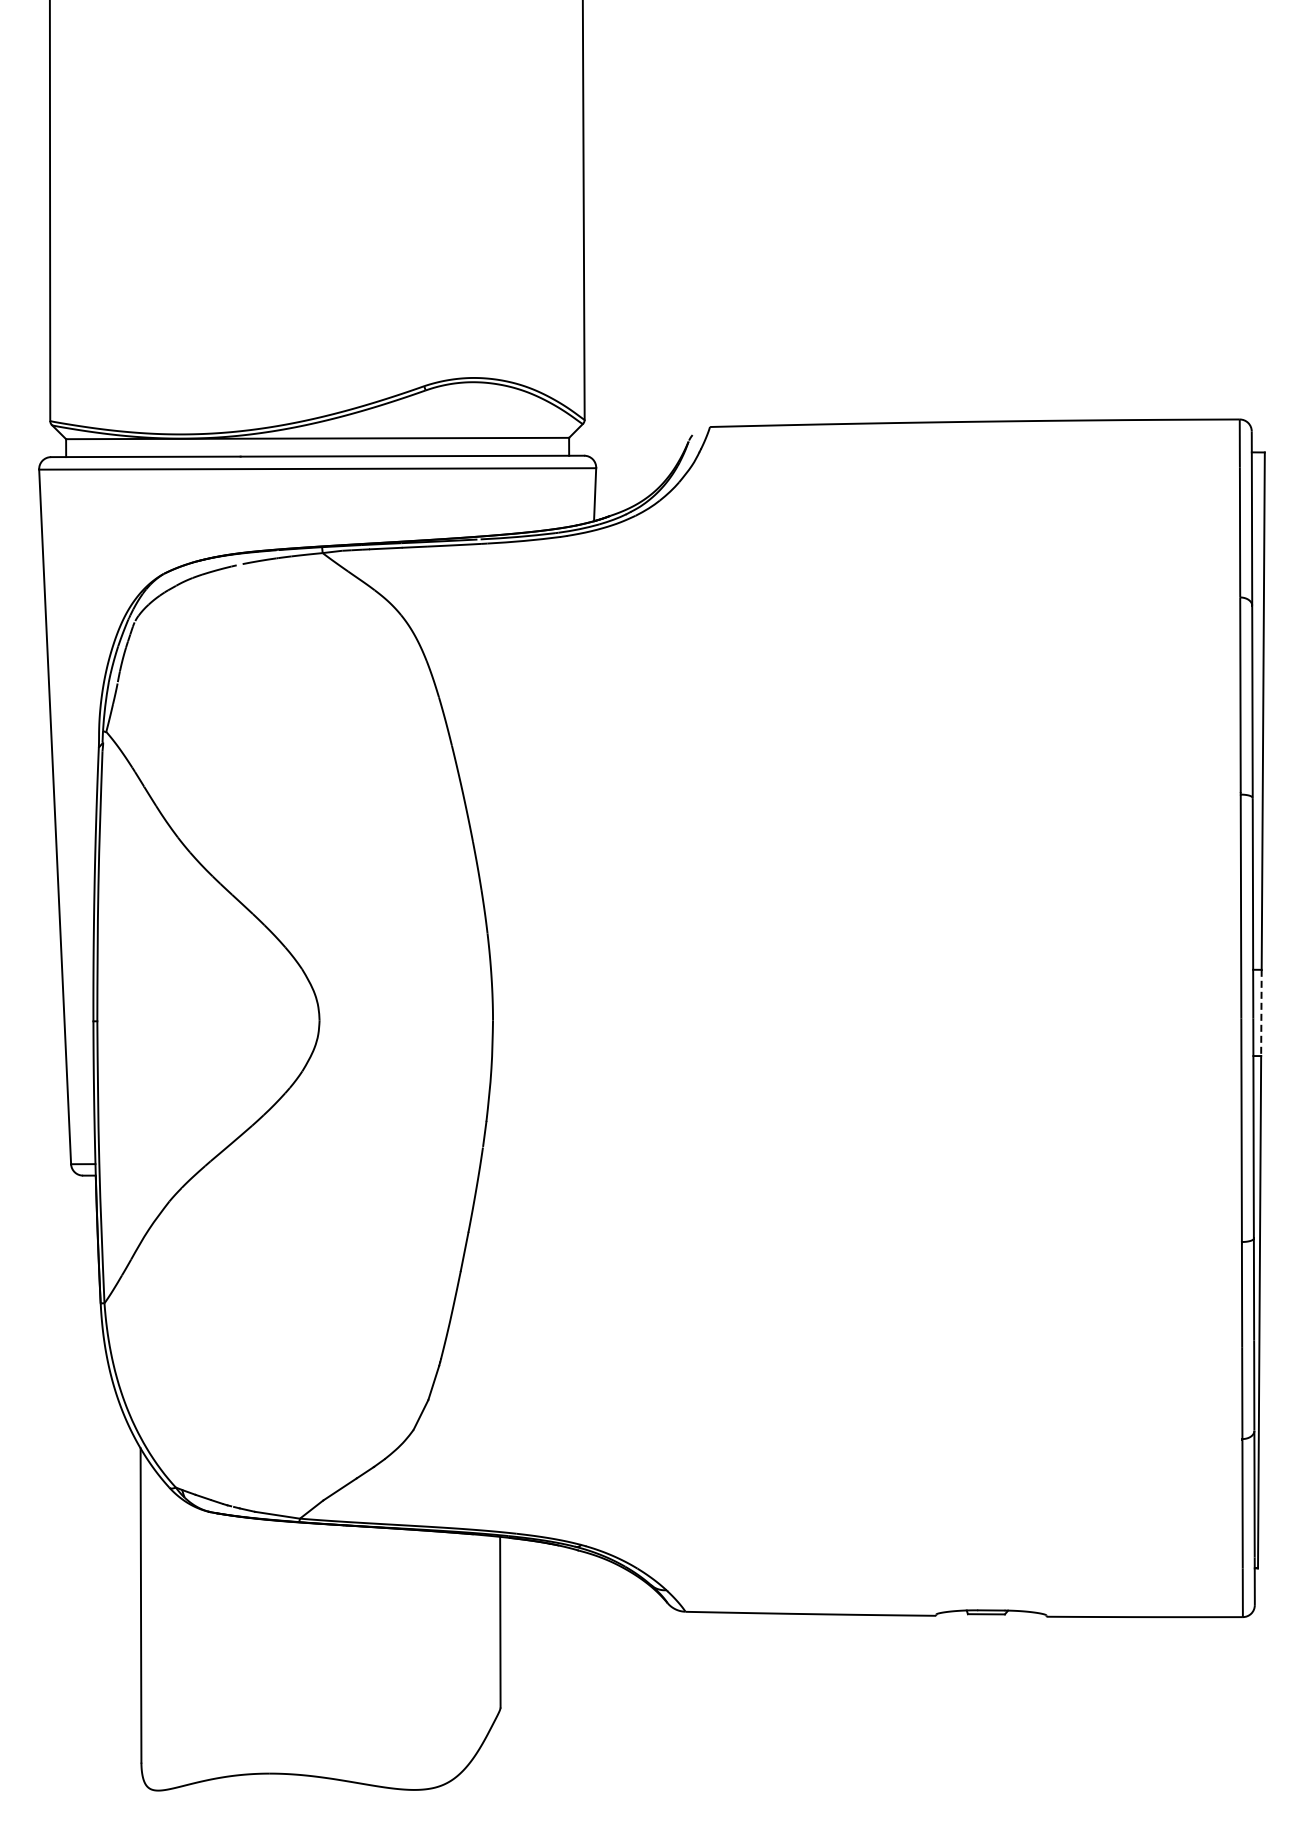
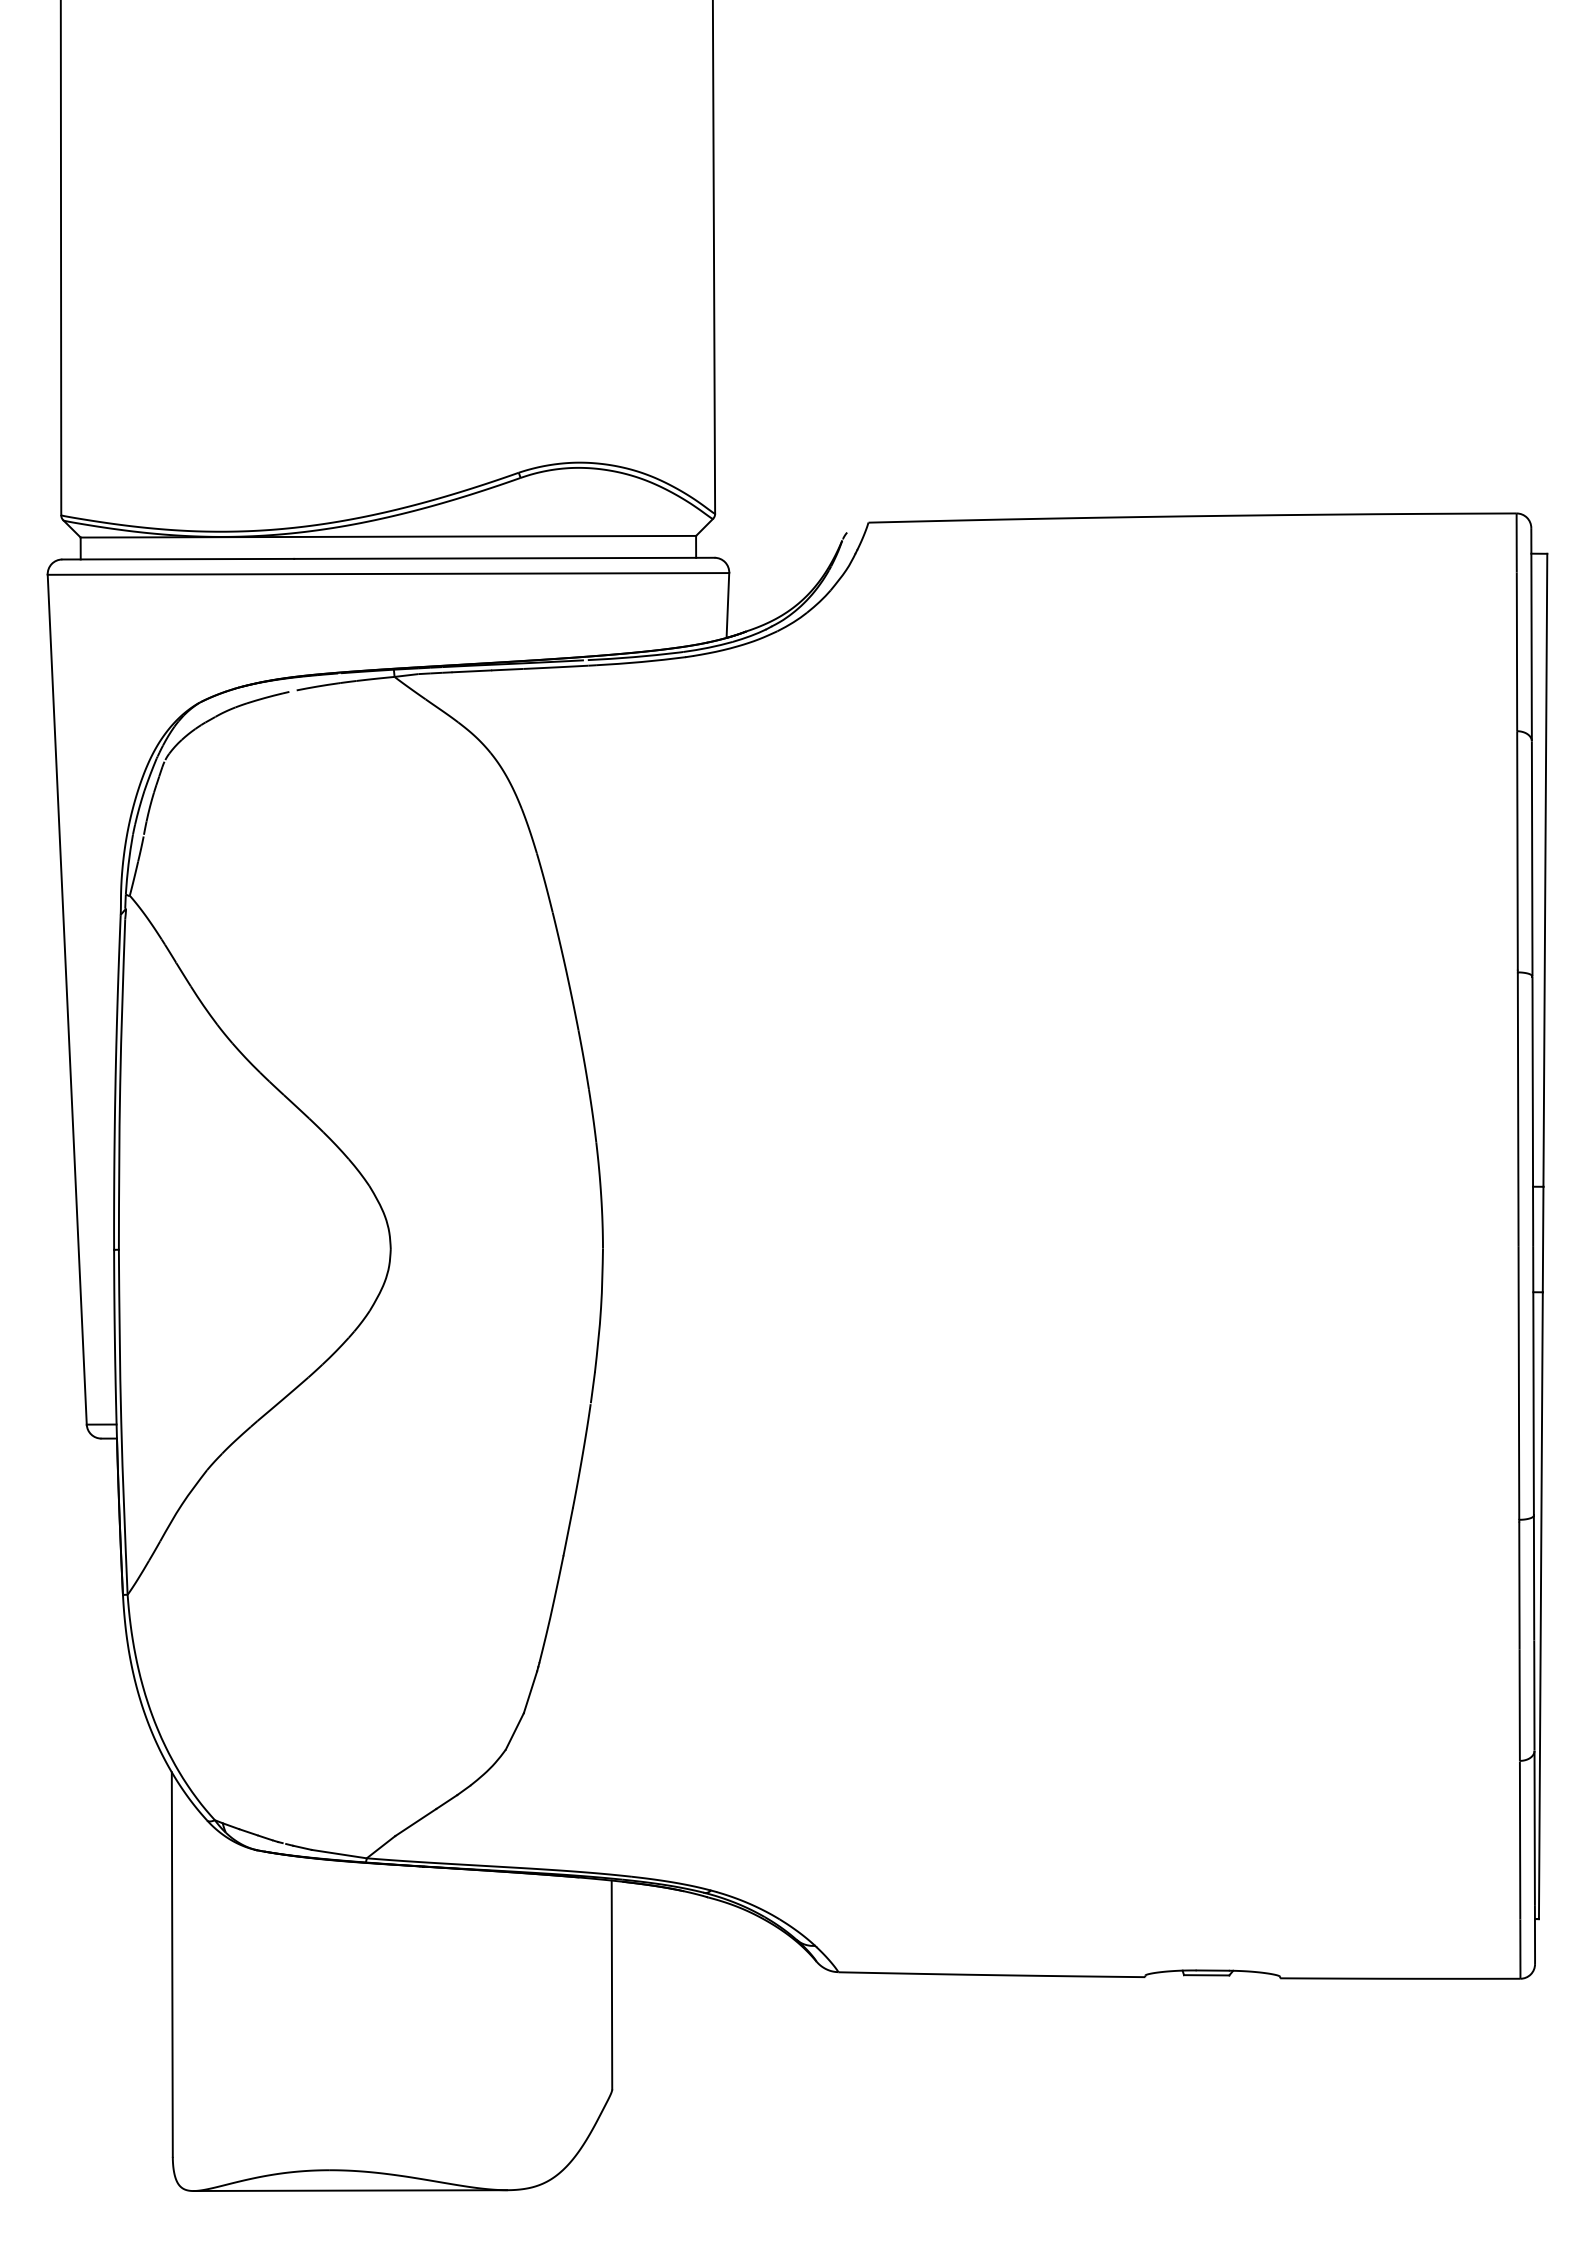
line: (1261, 1013) -> (1543, 1240), dashed -> solid
line: (286, 1789) -> (350, 2189), added

